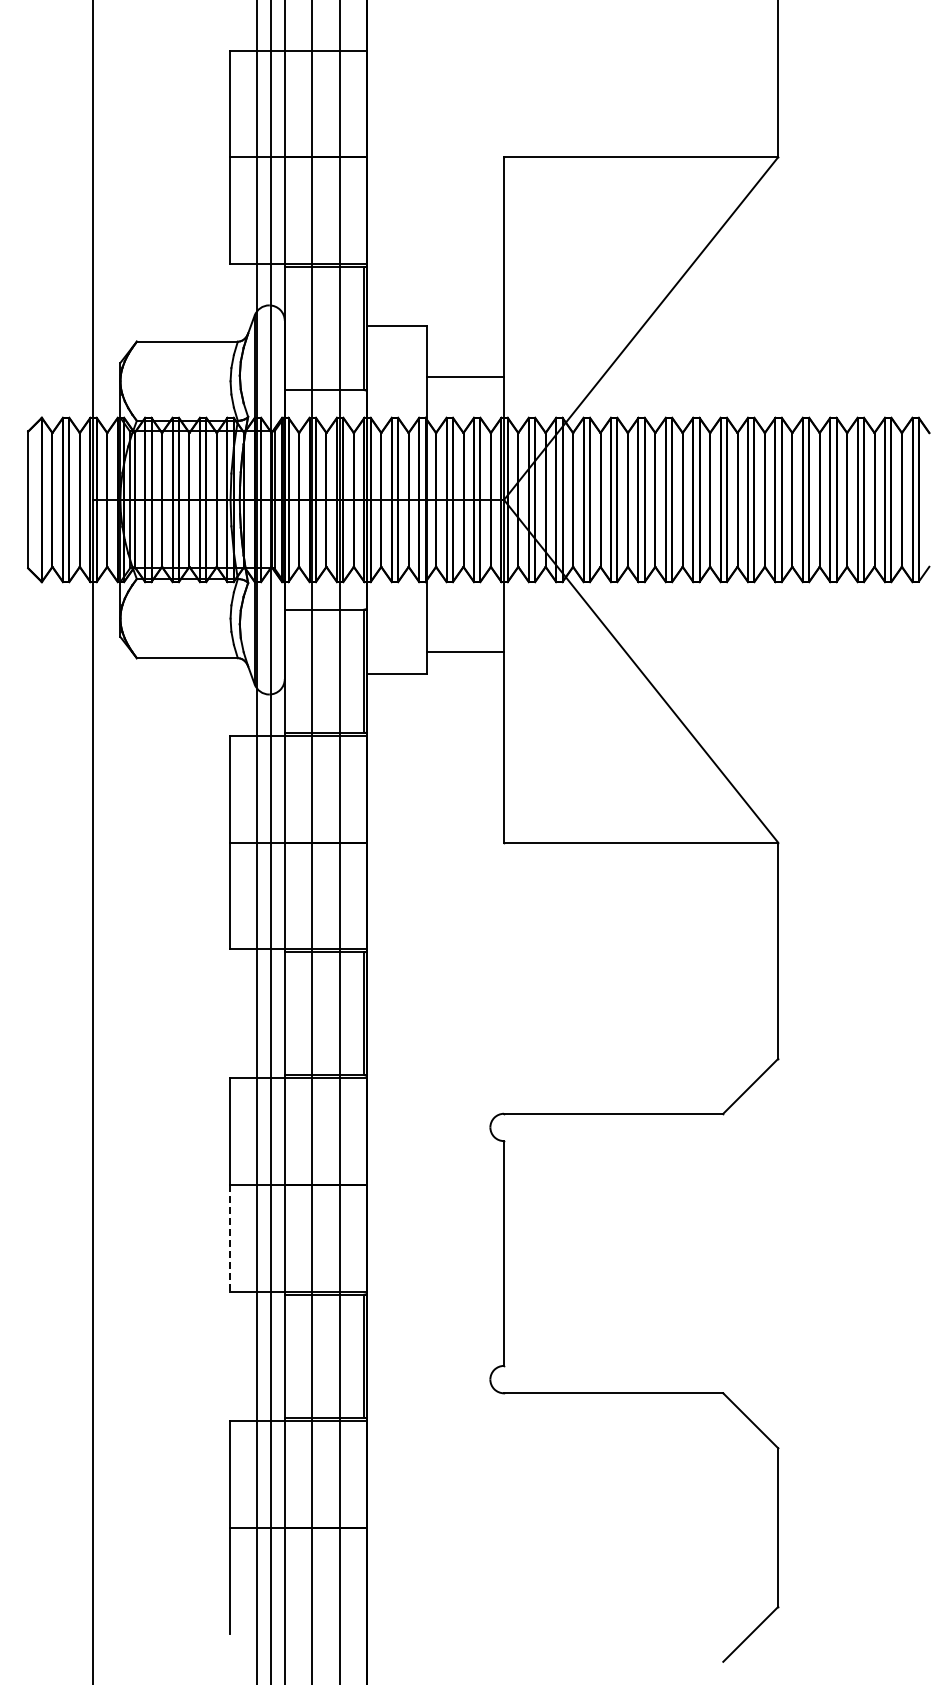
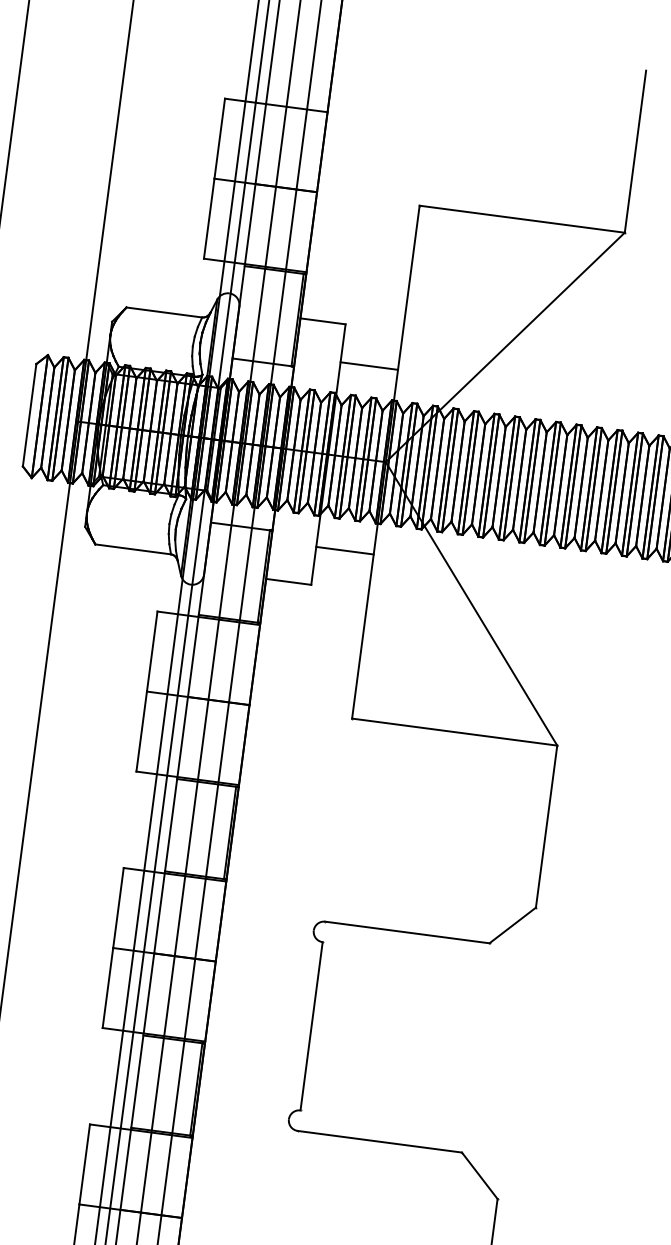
line: (465, 652) -> (344, 550), moved
line: (230, 1238) -> (108, 988), dashed -> solid

